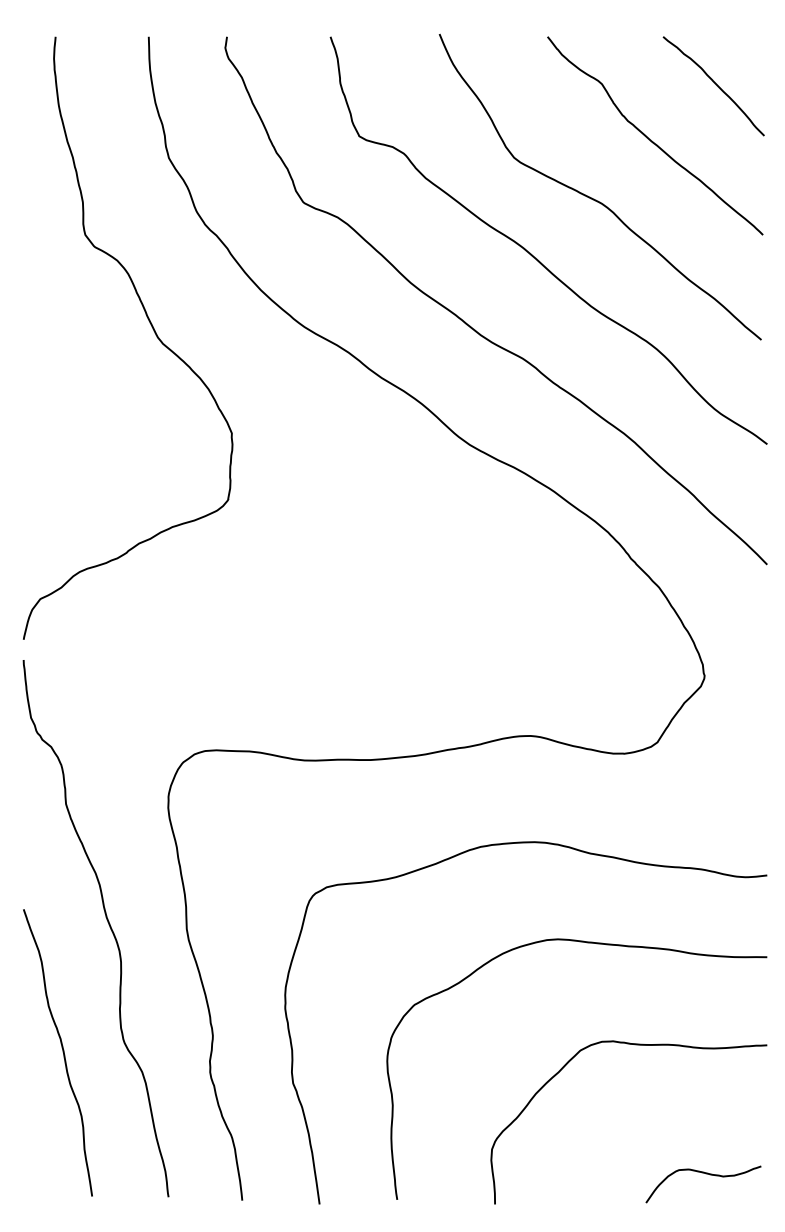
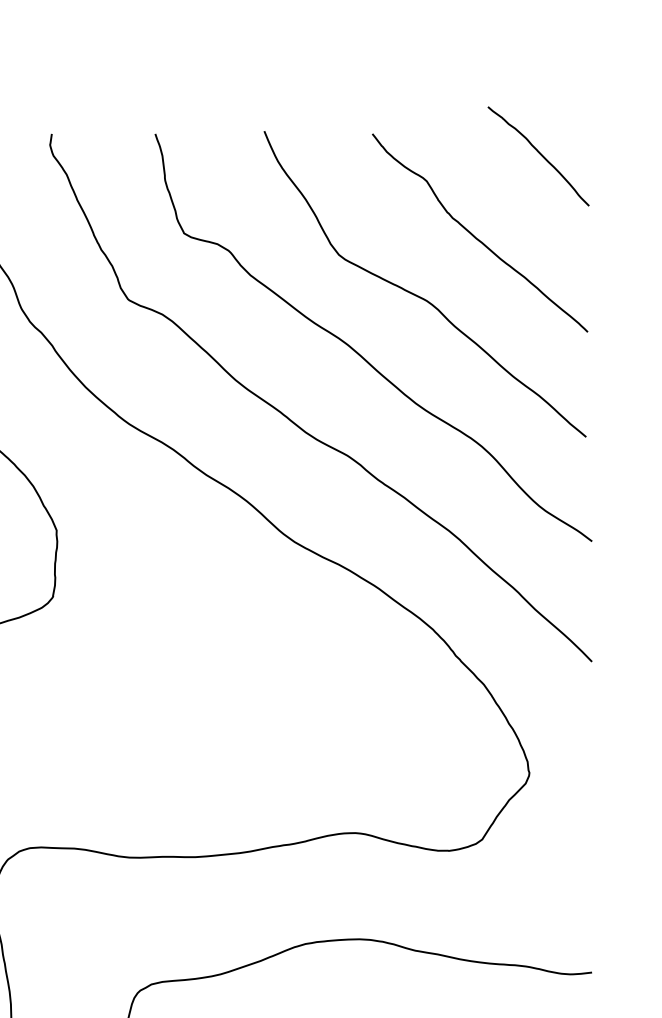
curve: (715, 84) -> (540, 154), moved

